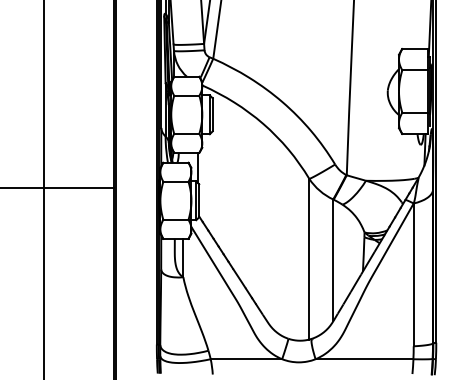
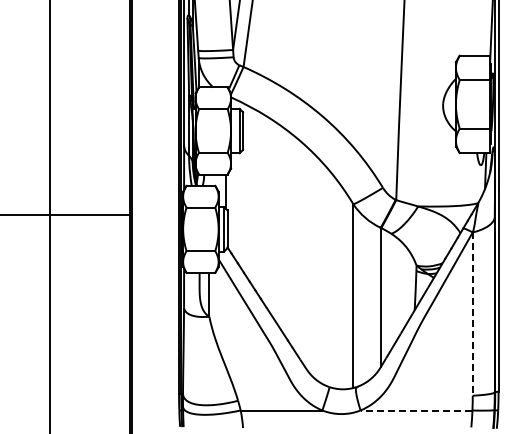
line: (413, 275) -> (472, 314), solid -> dashed
line: (364, 359) -> (416, 410), solid -> dashed

